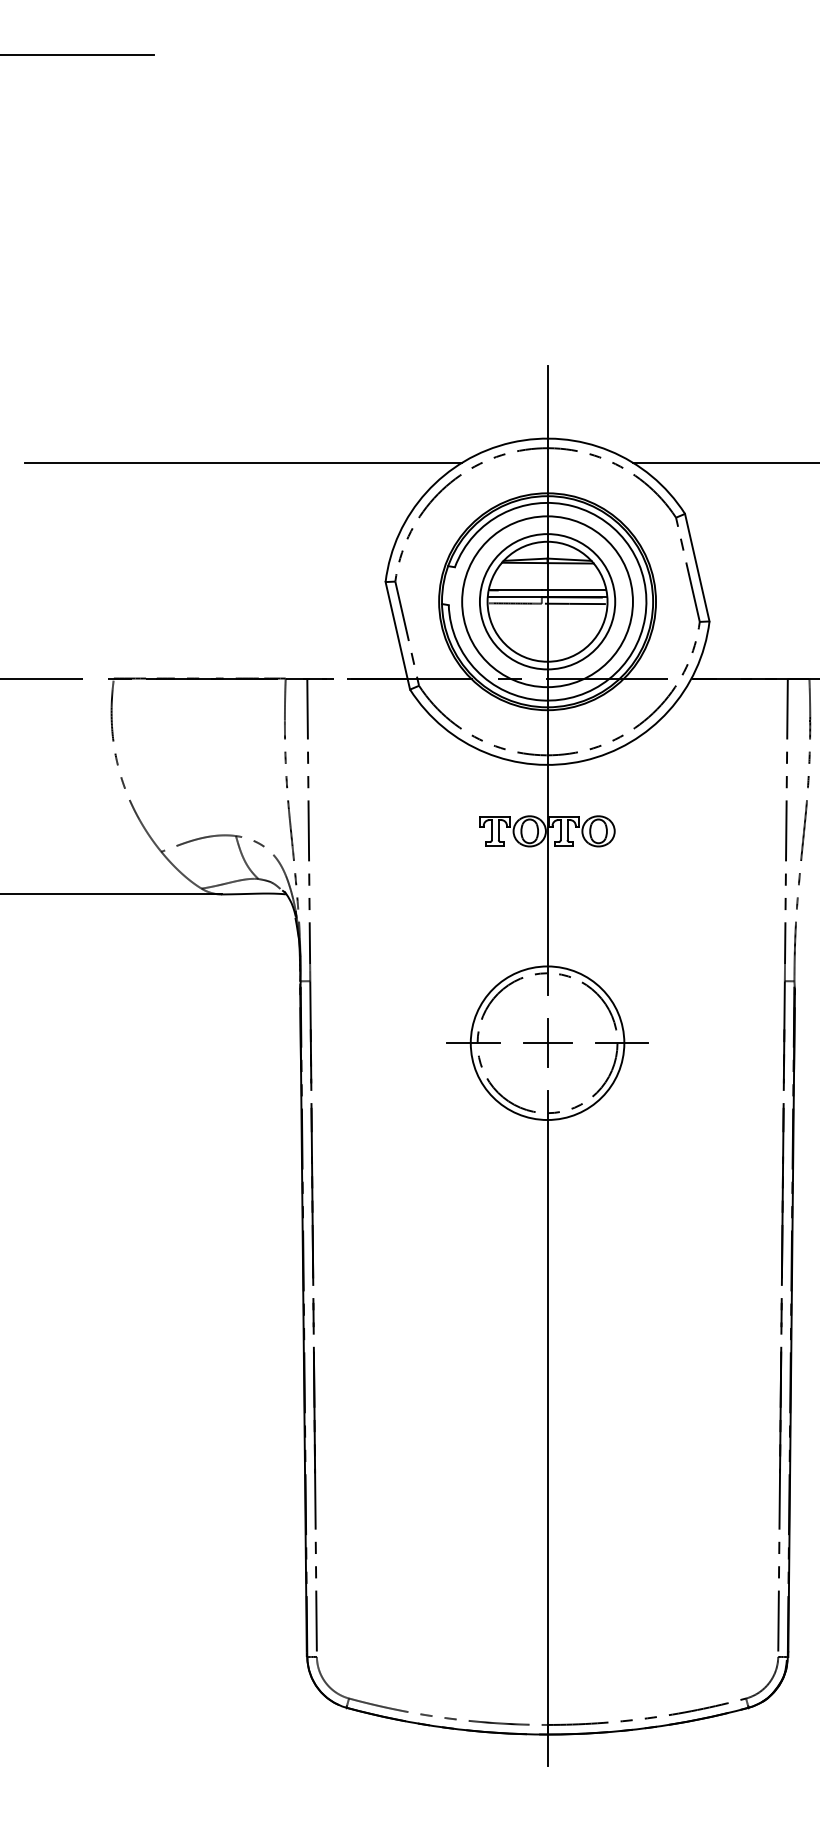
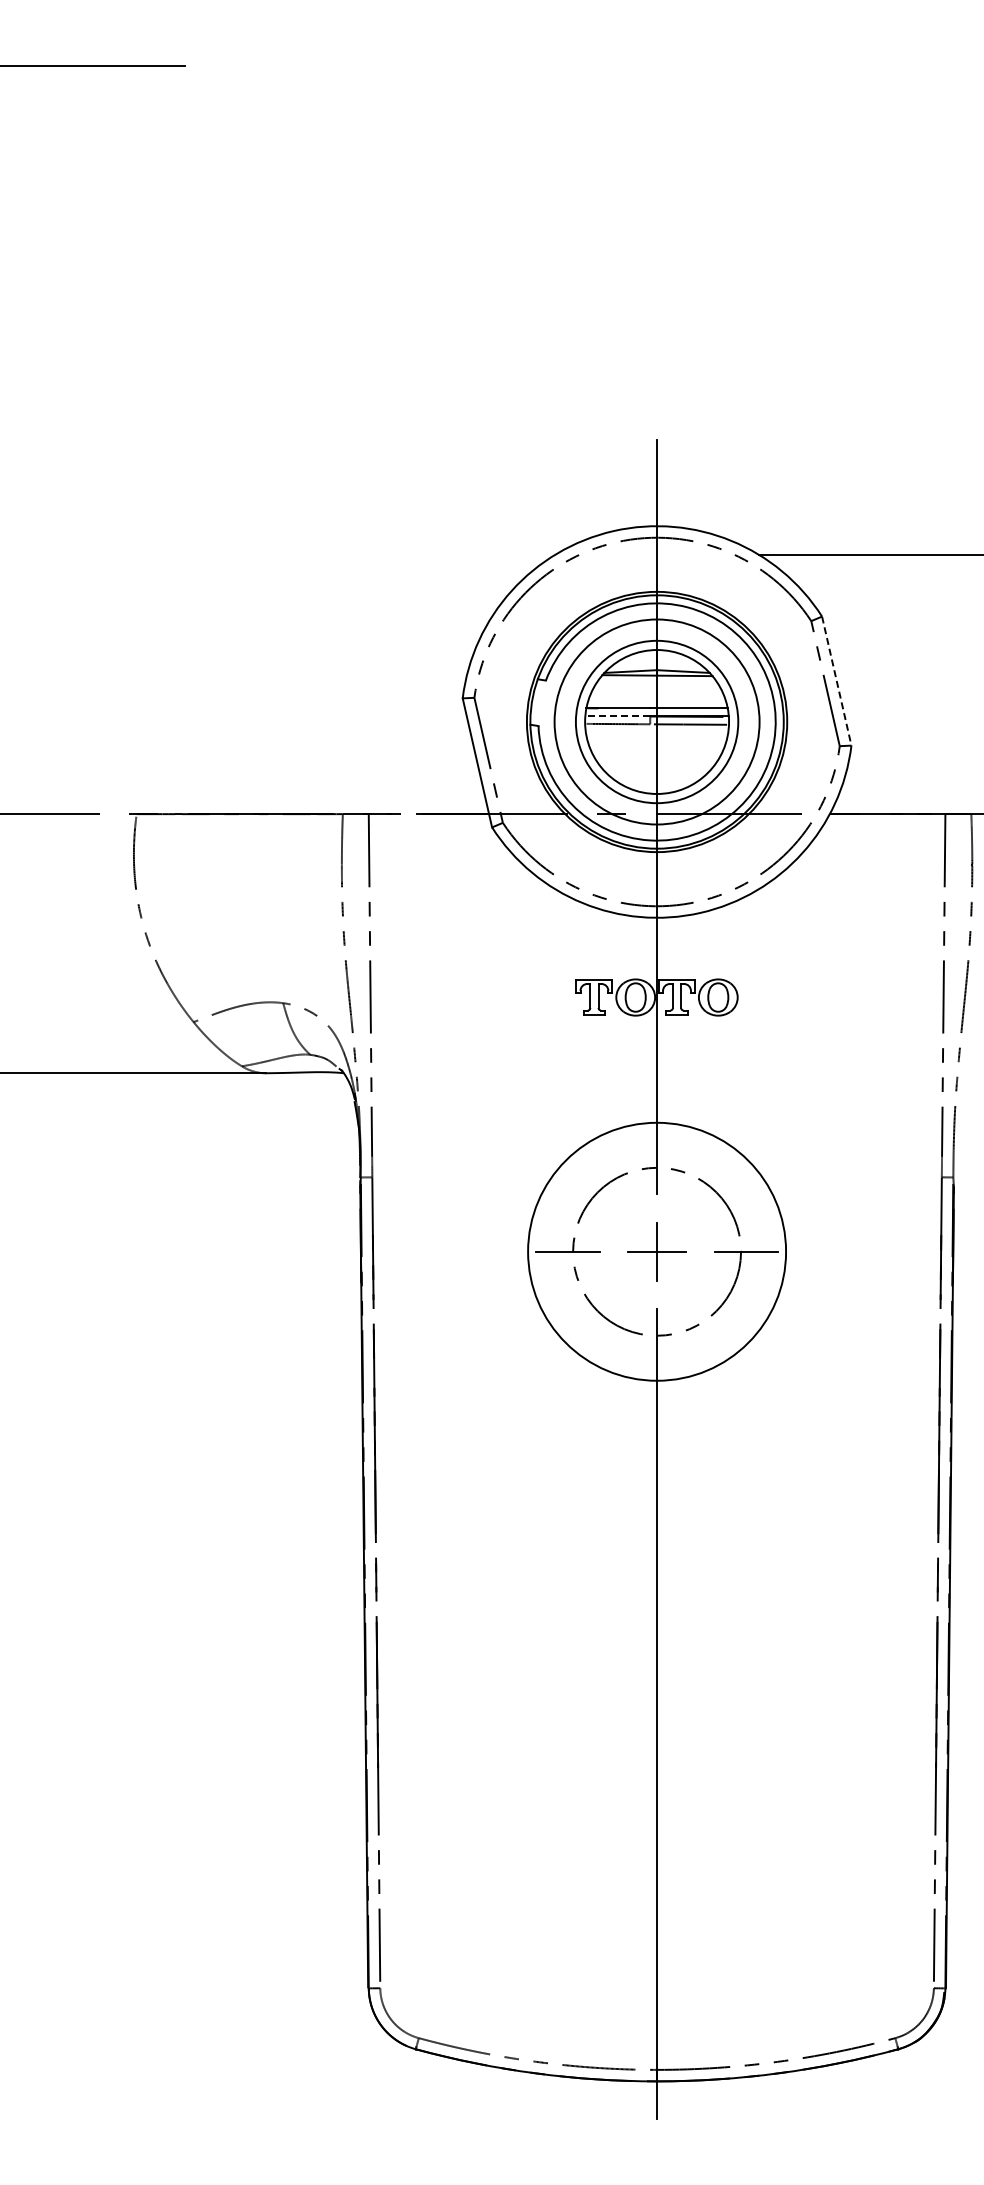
line: (242, 463) -> (291, 555), removed
line: (697, 568) -> (836, 681), solid -> dashed
line: (514, 597) -> (617, 716), solid -> dashed
circle: (547, 1042) -> (656, 1251), size x1.4

